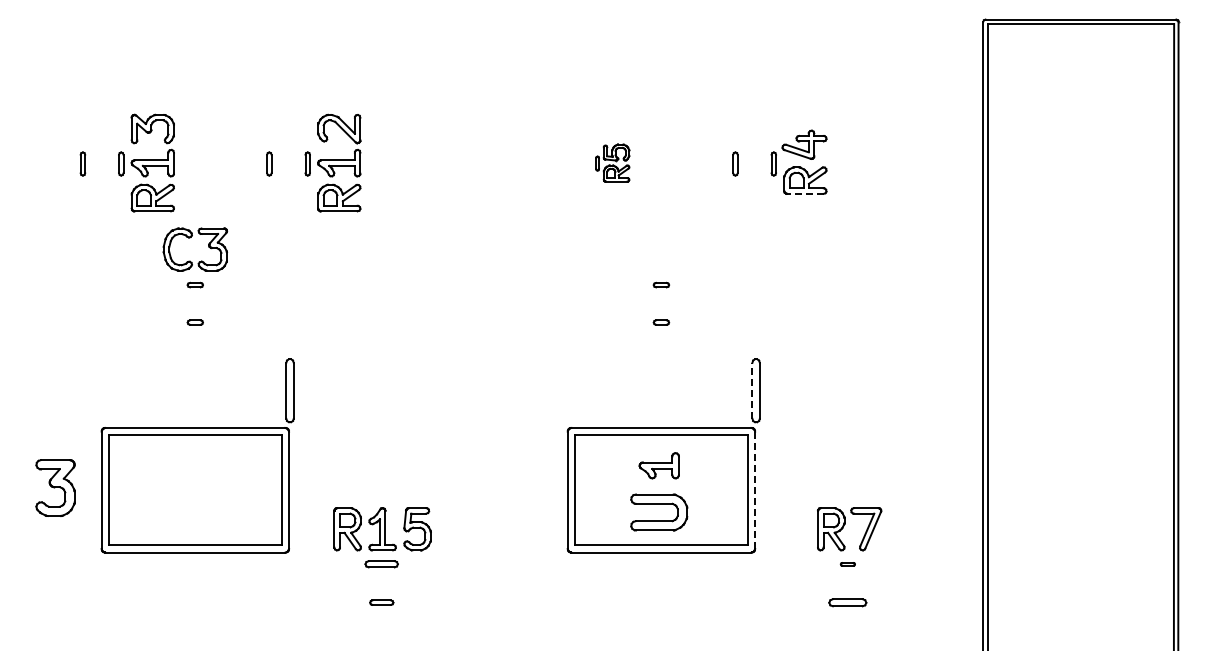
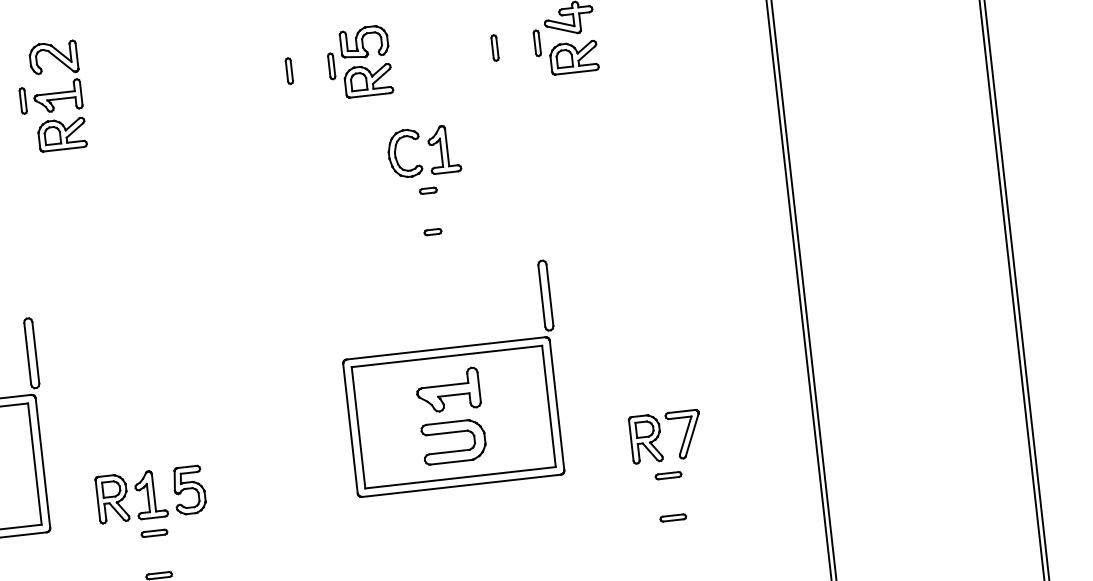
part: (612, 162) -> (359, 61), size x1.67
part: (548, 163) -> (288, 70), added
line: (804, 193) -> (574, 72), dashed -> solid
part: (666, 244) -> (428, 145), added
line: (752, 390) -> (541, 295), dashed -> solid
part: (659, 465) -> (448, 390), size x1.43
line: (755, 490) -> (557, 405), dashed -> solid
part: (381, 564) -> (154, 533), size x0.71
part: (847, 564) -> (668, 475), size x1.67
part: (847, 602) -> (672, 517), size x0.62

